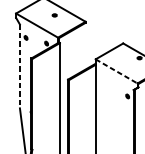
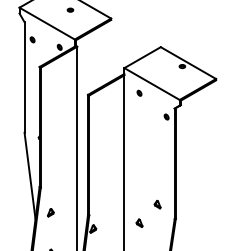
line: (19, 67) -> (24, 78), dashed -> solid
line: (116, 71) -> (152, 84), dashed -> solid
part: (107, 77) -> (139, 92), added

